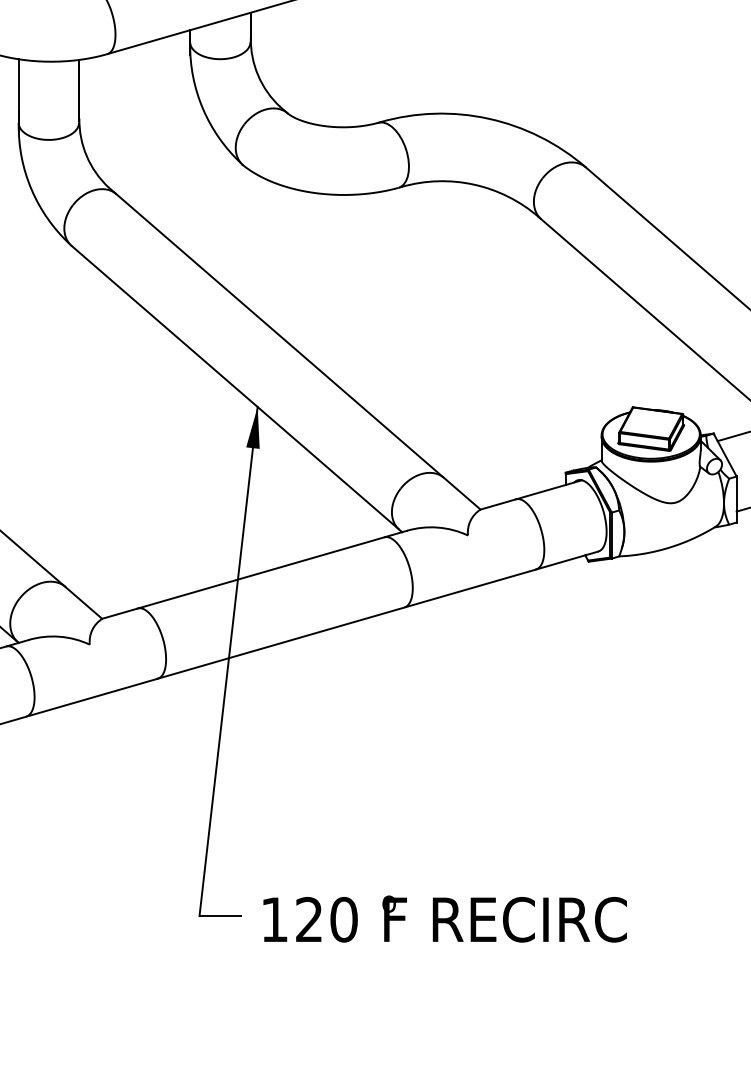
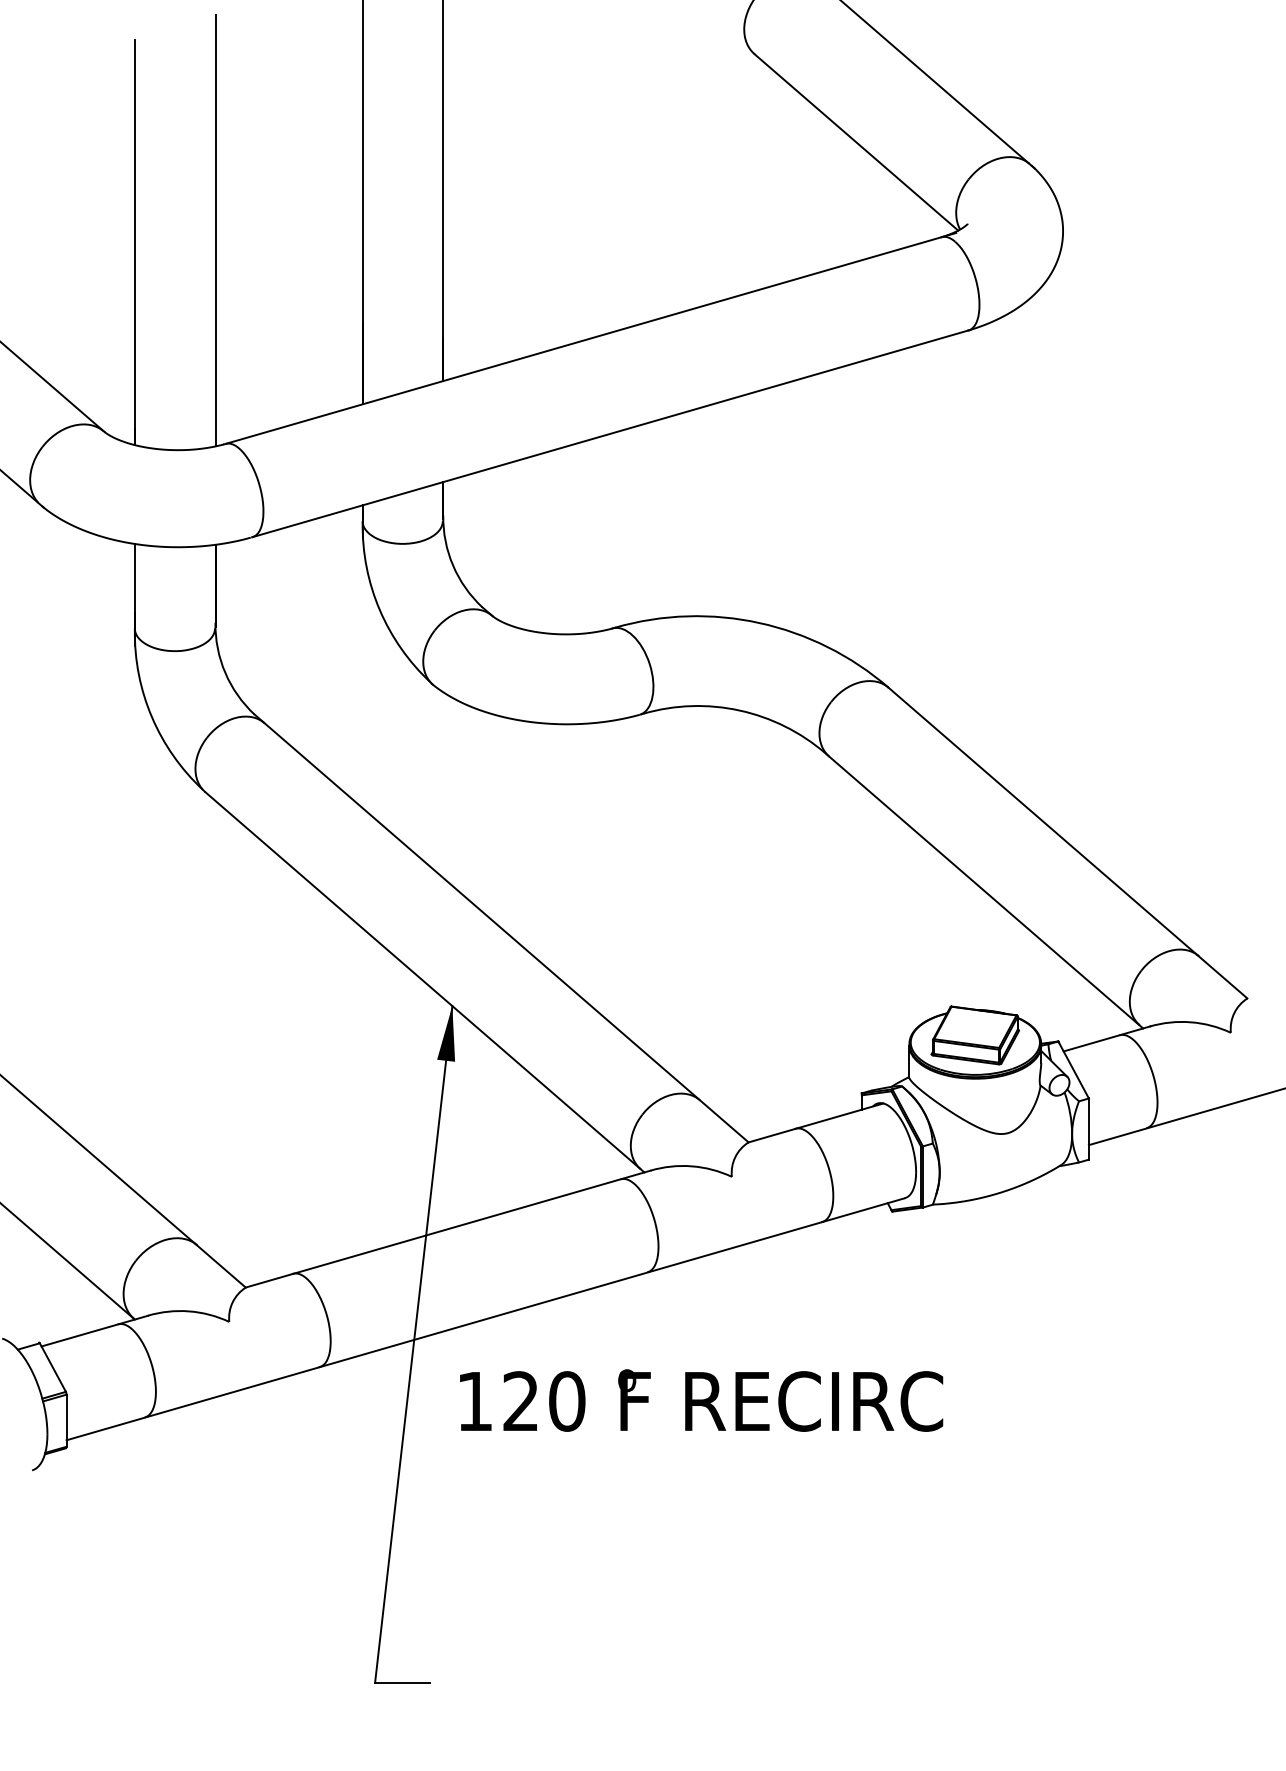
text: (445, 919) -> (701, 1400), moved

